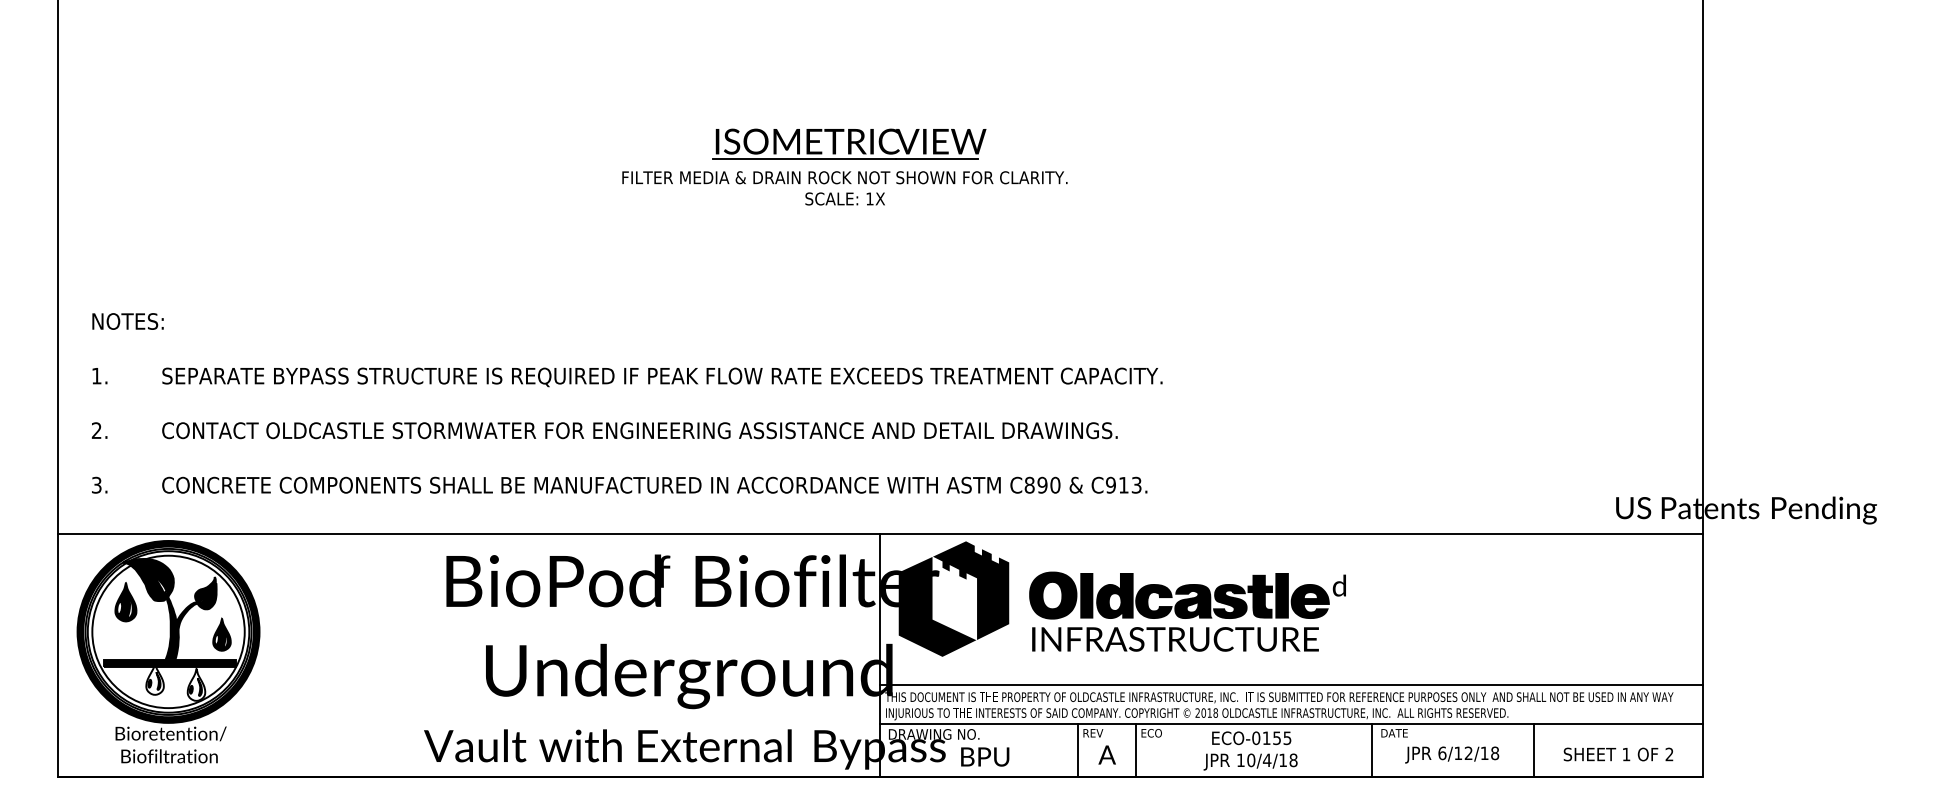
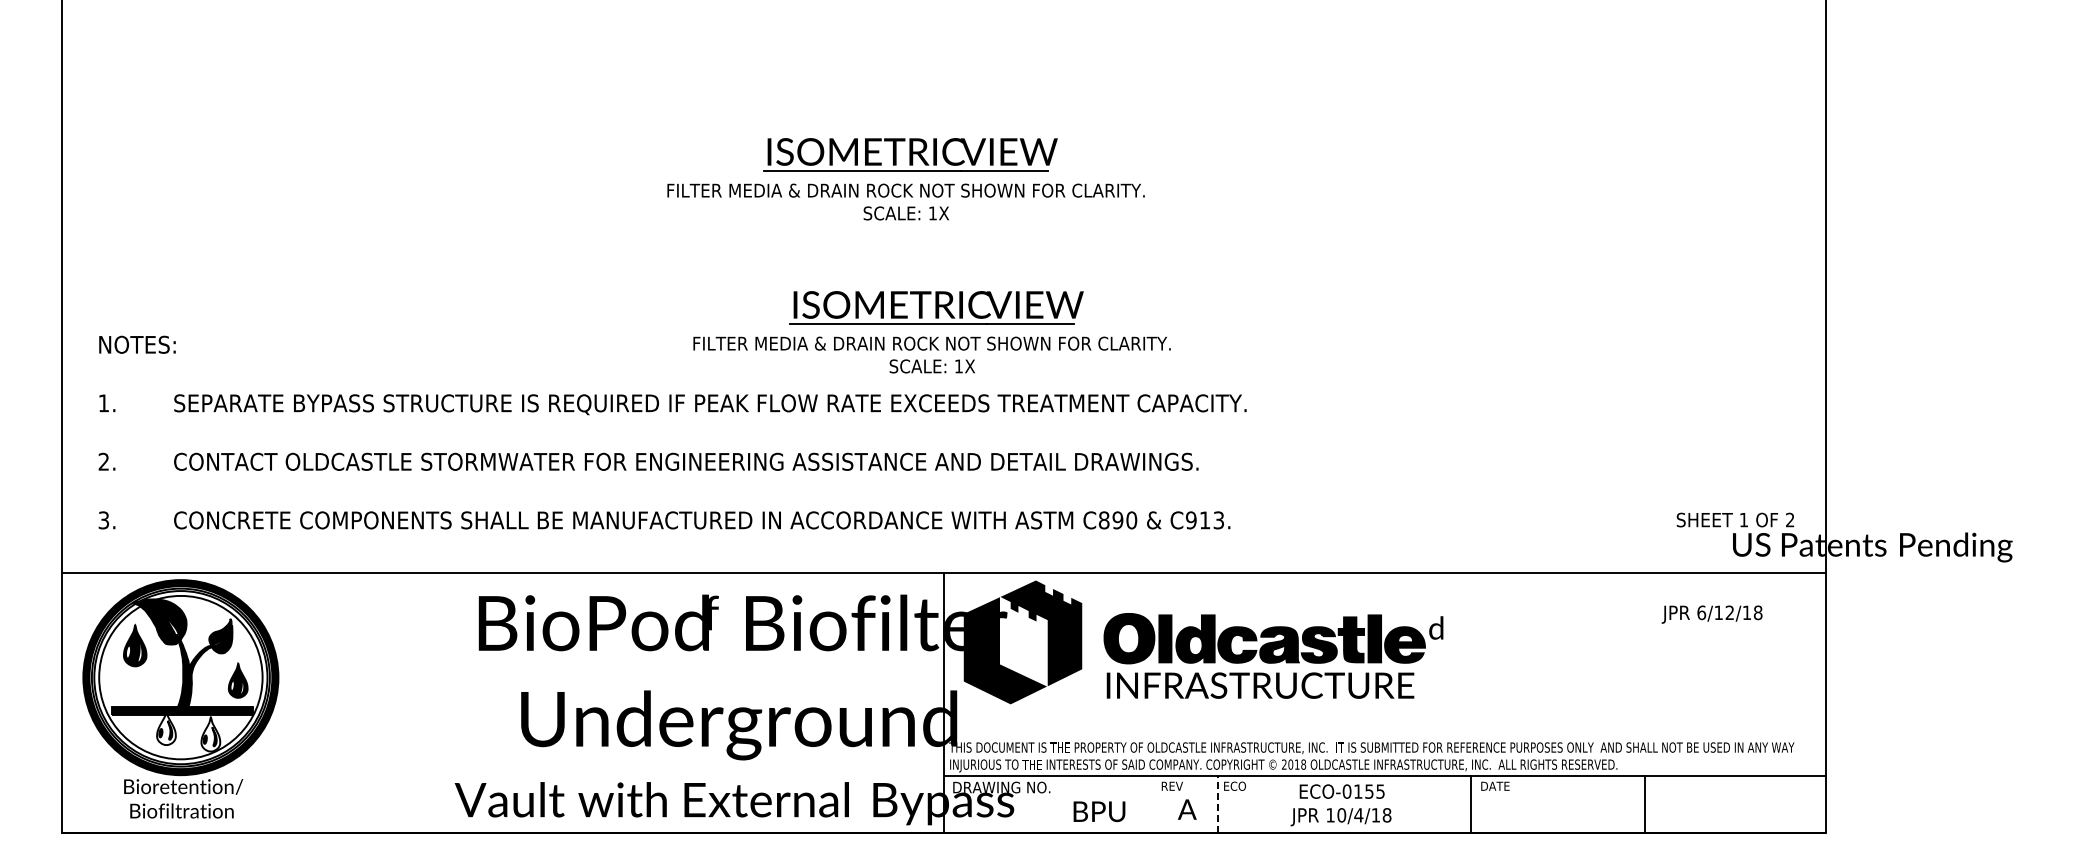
part: (868, 310) -> (931, 332), added
line: (1292, 684) -> (1385, 734), removed
line: (1077, 750) -> (1155, 804), removed
line: (1135, 750) -> (1217, 804), solid -> dashed
text: (1617, 753) -> (1734, 519), moved
text: (1451, 754) -> (1711, 614), moved
text: (985, 756) -> (1099, 811), moved

